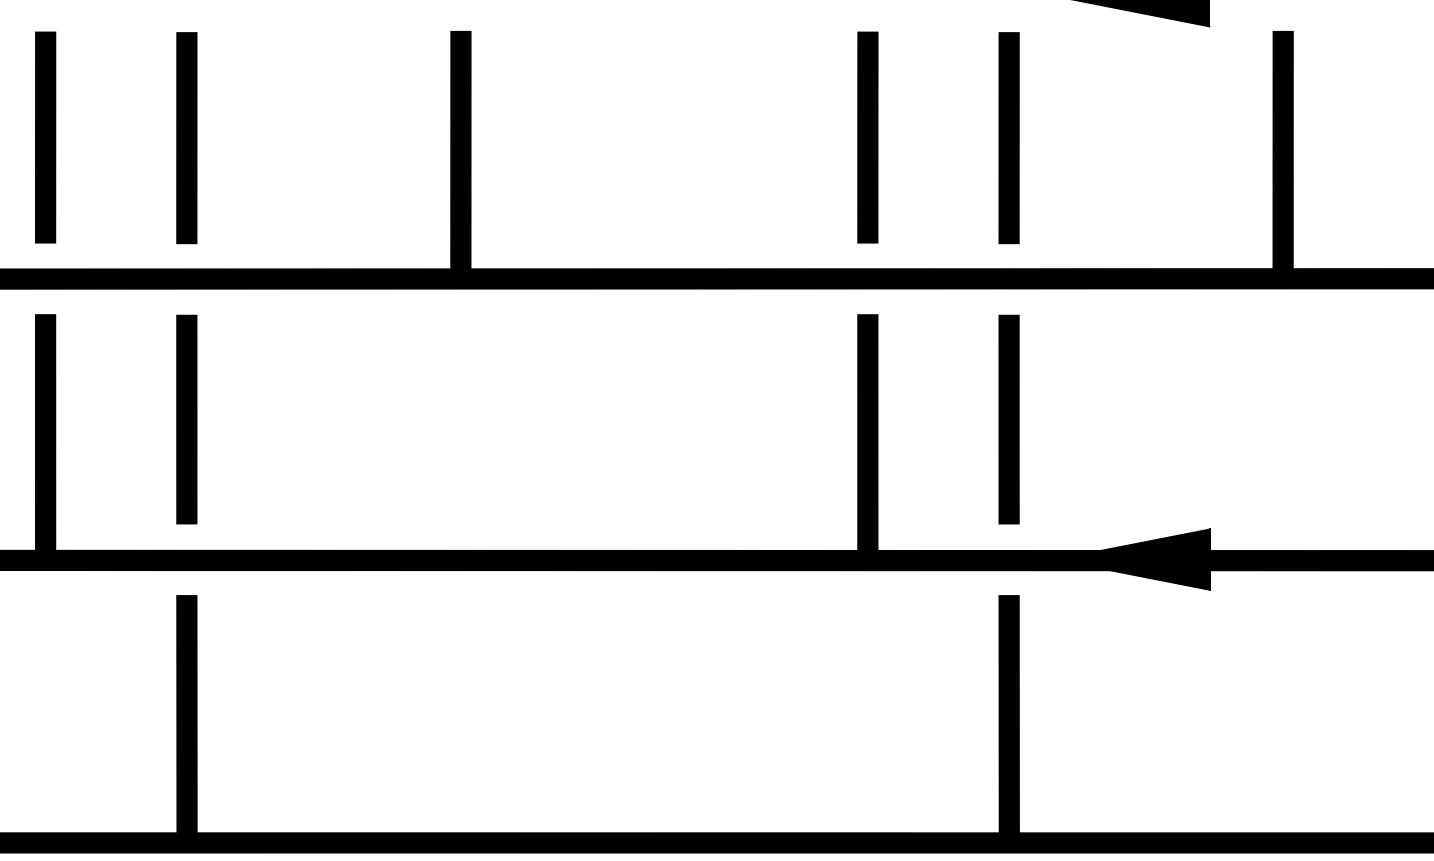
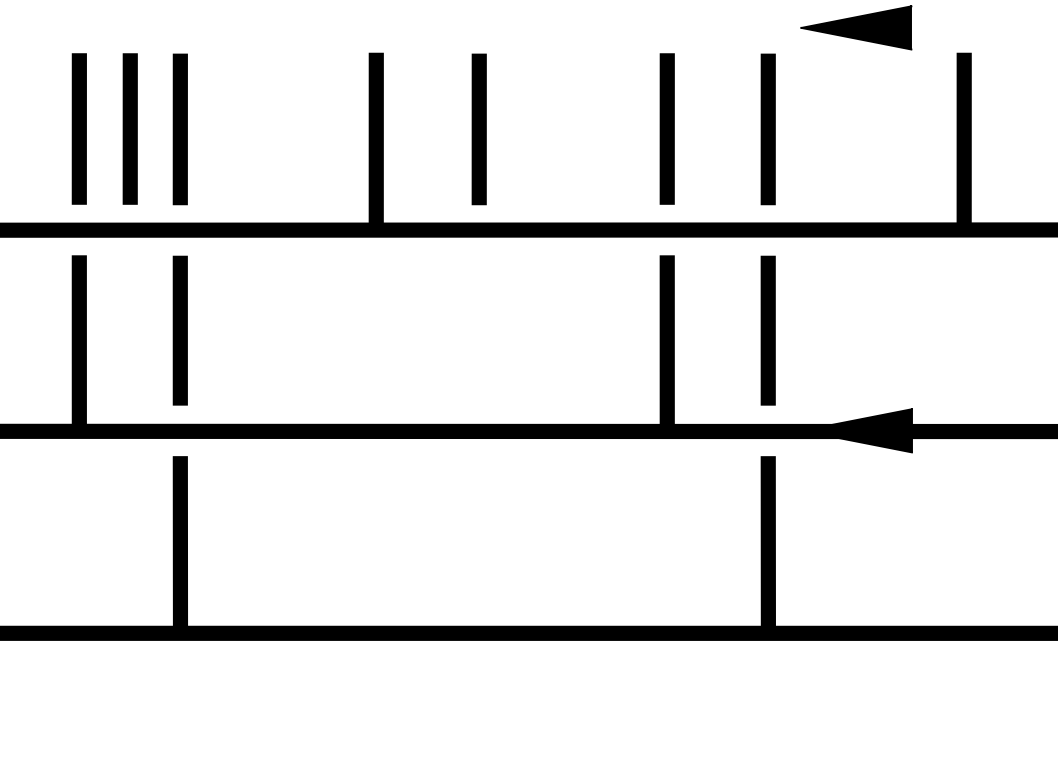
line: (115, 136) -> (129, 128), added
line: (603, 138) -> (478, 129), added

